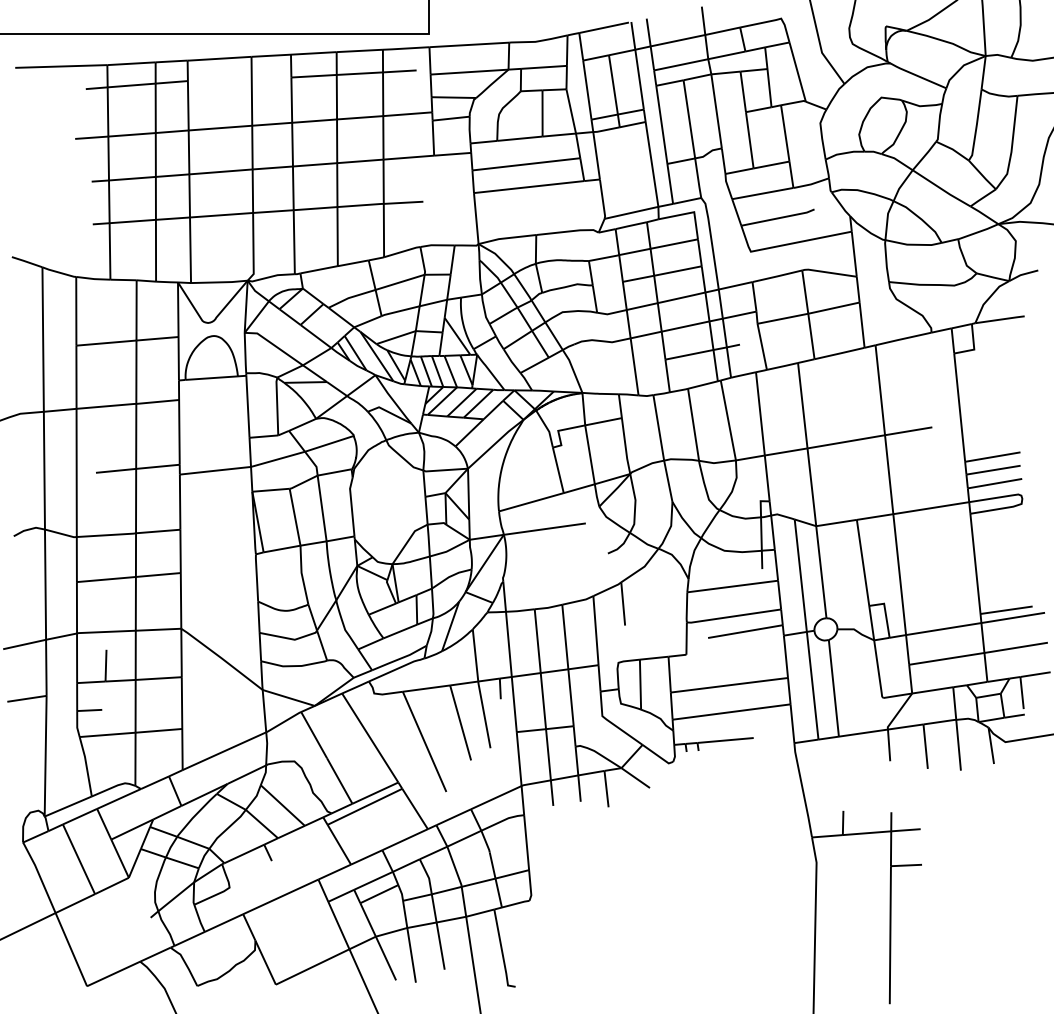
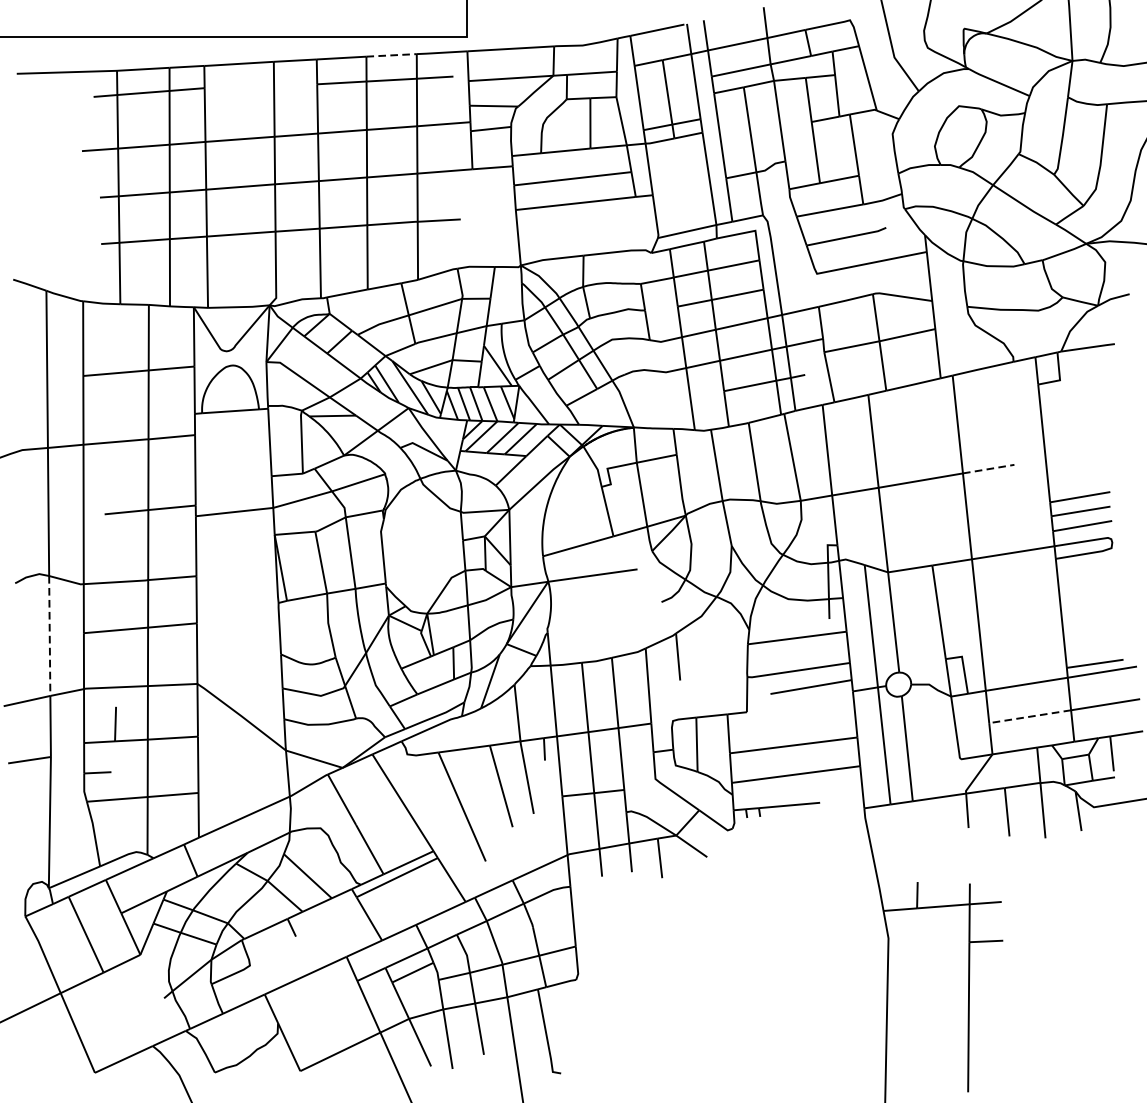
line: (360, 50) -> (392, 54), solid -> dashed
line: (908, 431) -> (988, 469), solid -> dashed
line: (45, 585) -> (49, 636), solid -> dashed
line: (946, 658) -> (1029, 716), solid -> dashed

